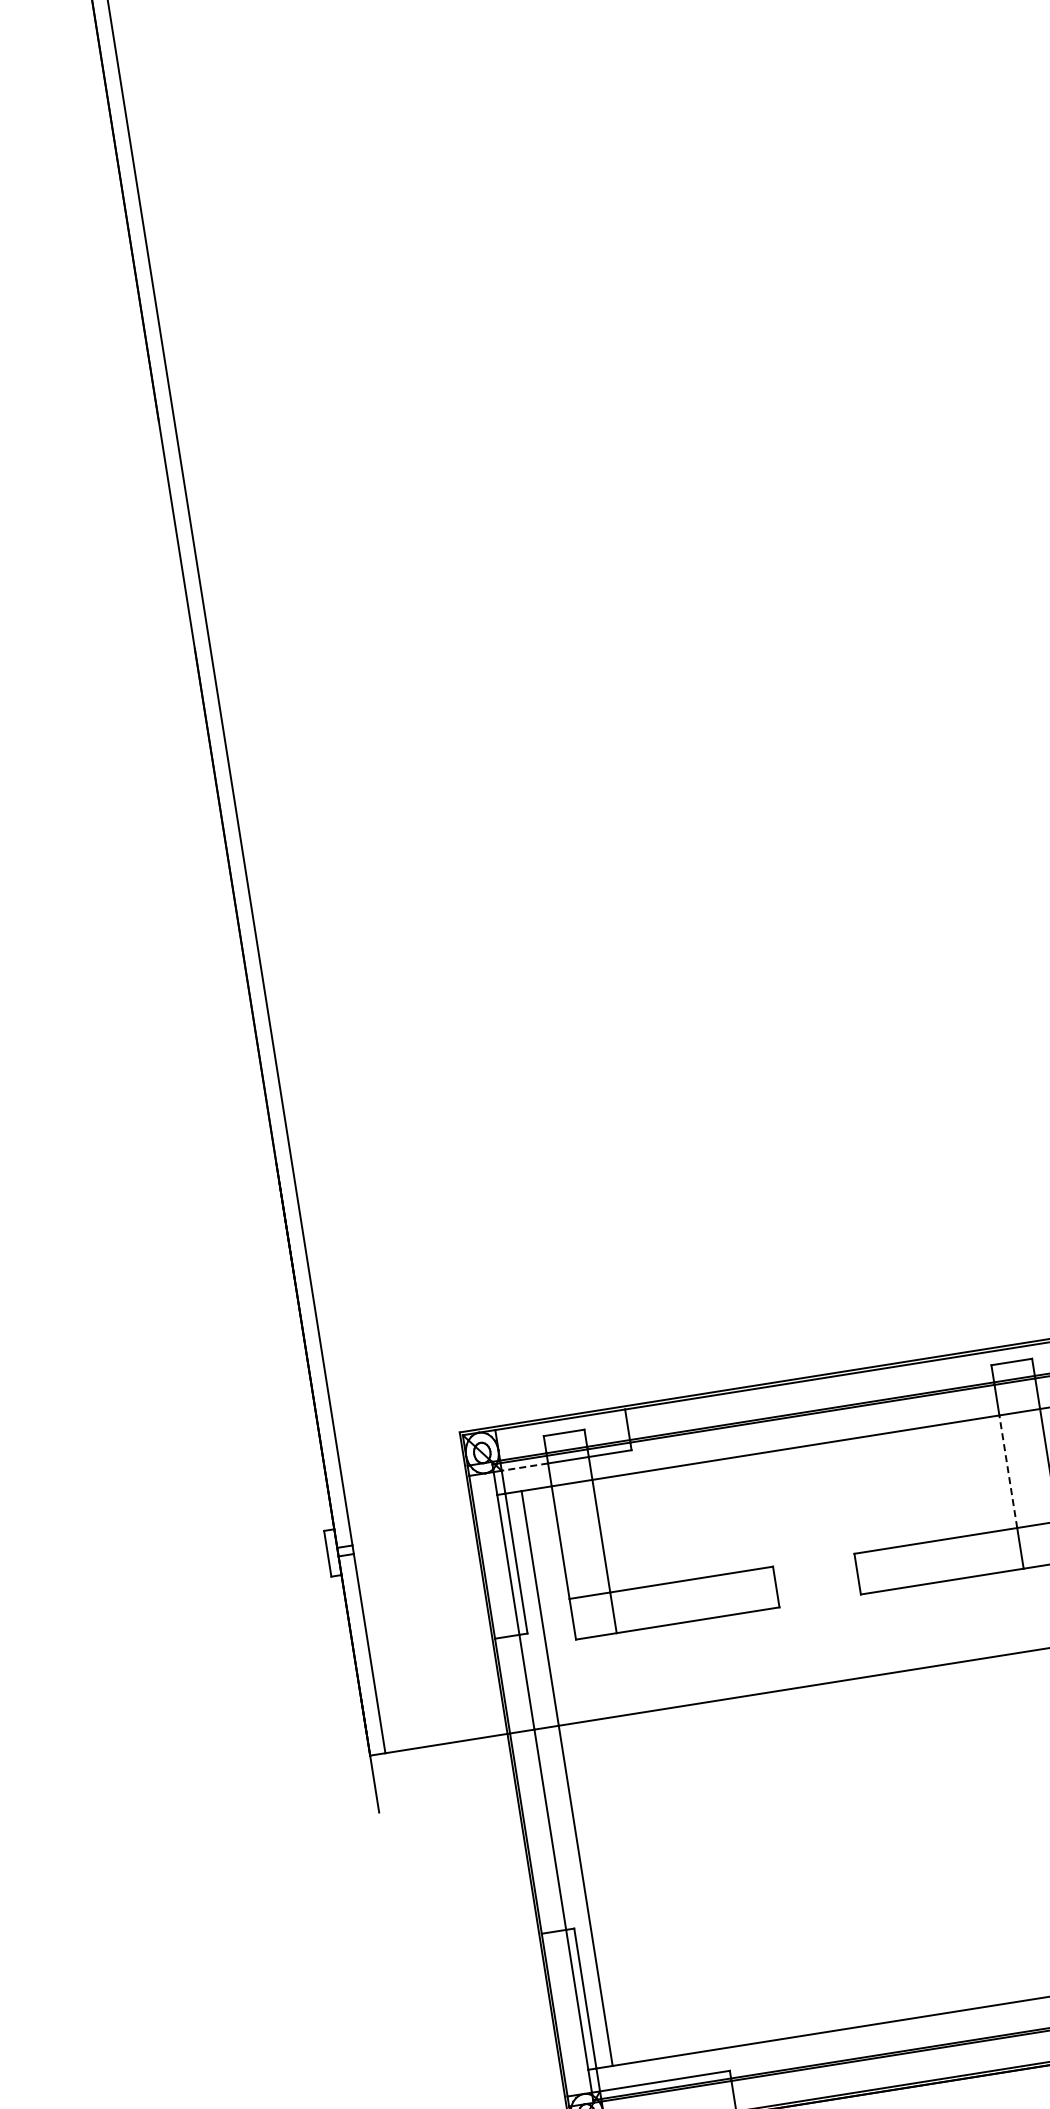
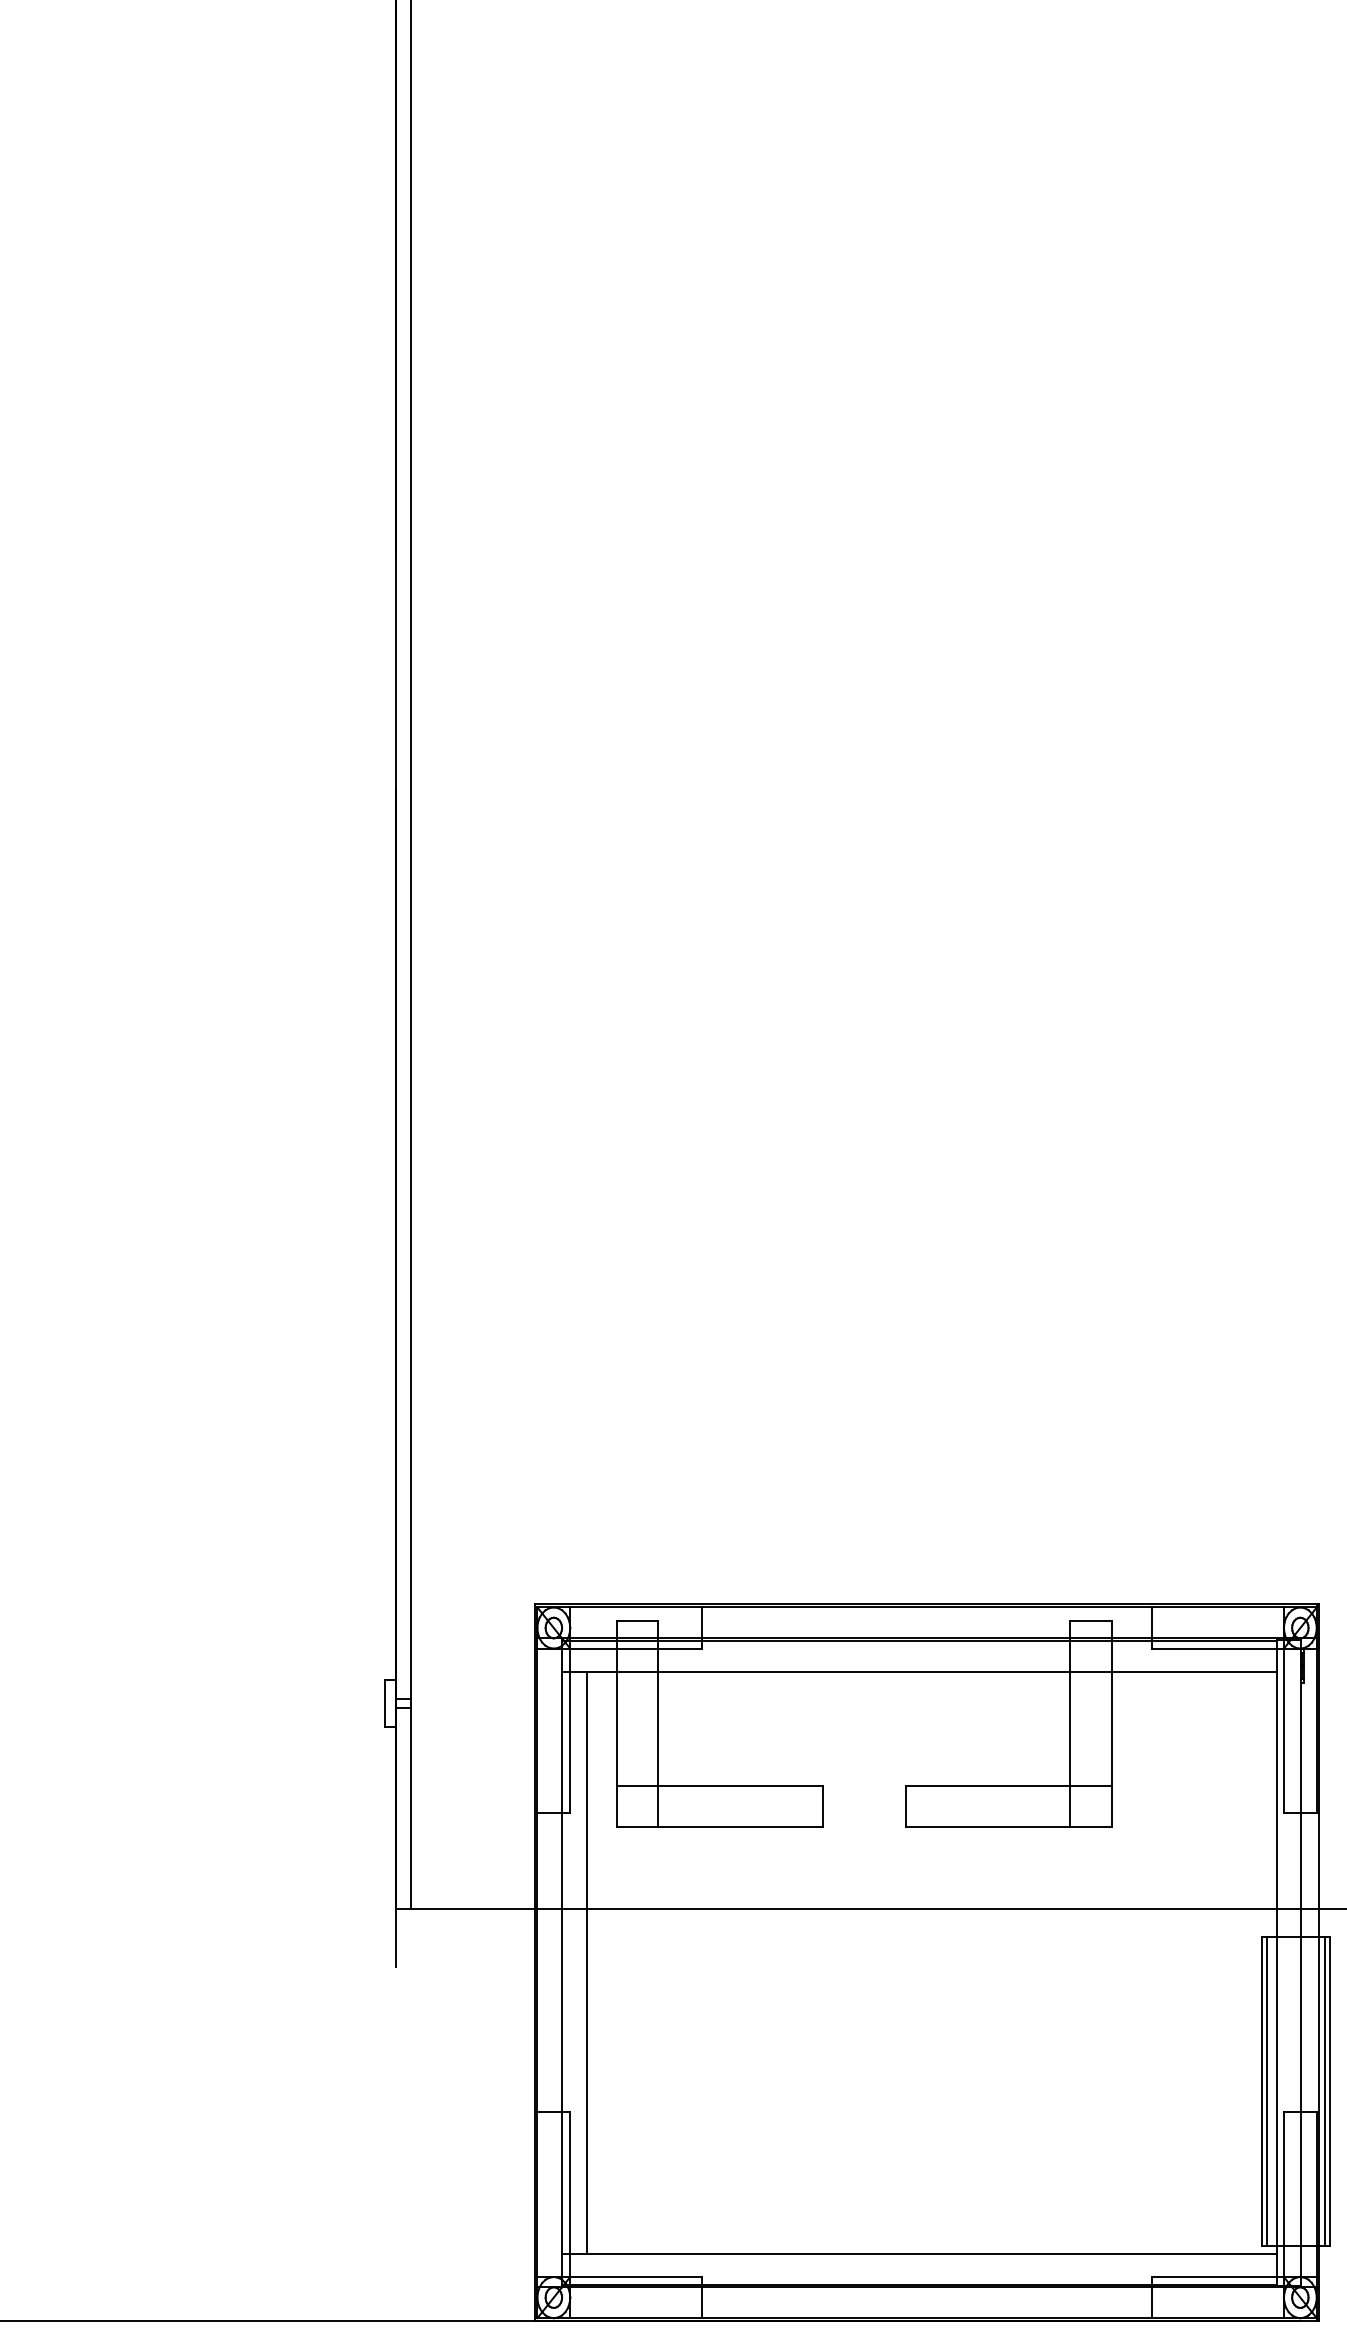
line: (524, 1466) -> (593, 1648), dashed -> solid
line: (1008, 1471) -> (1070, 1728), dashed -> solid

